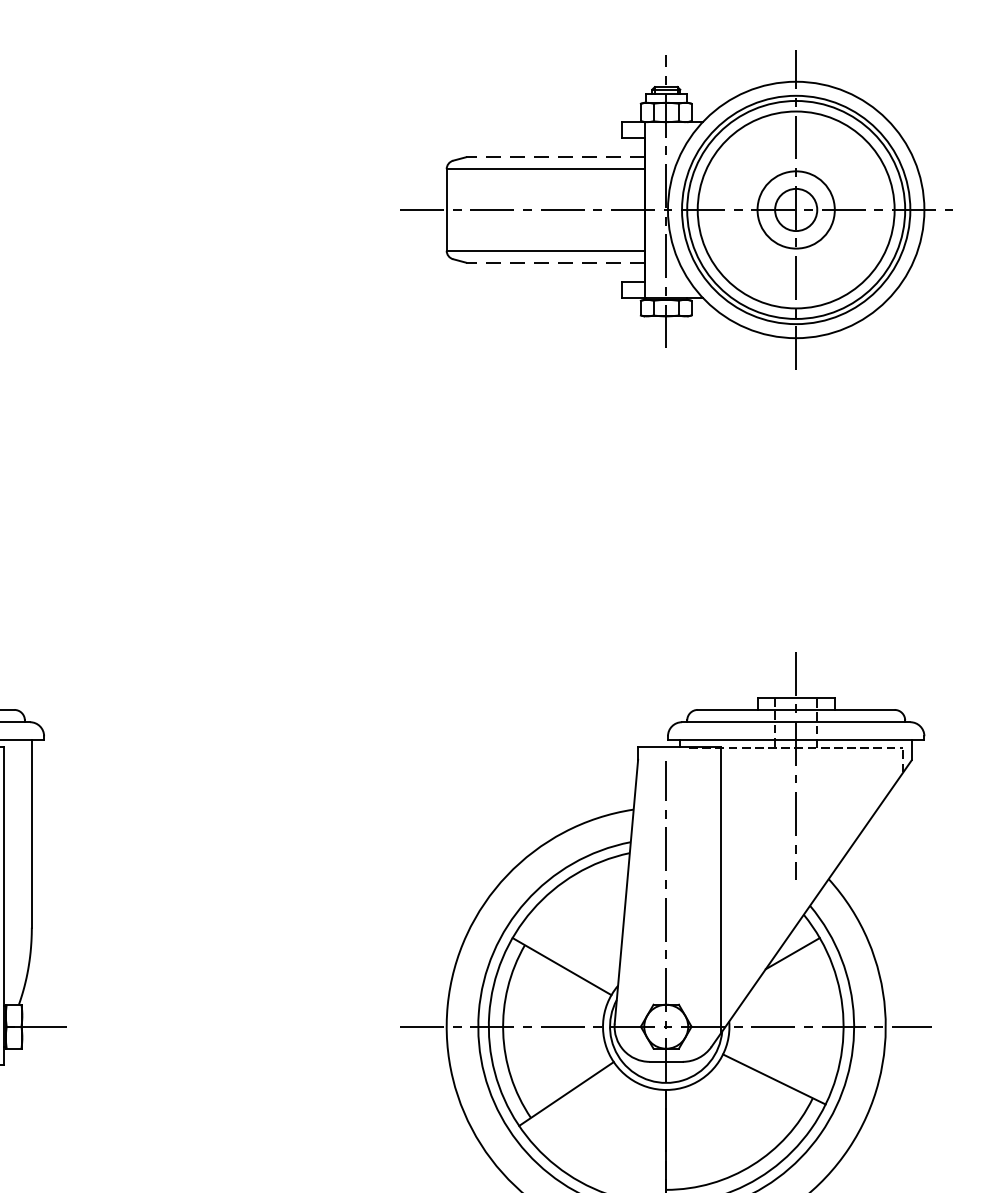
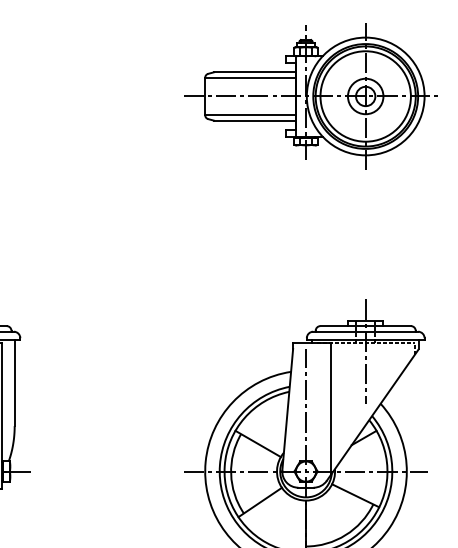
line: (554, 157) -> (254, 72), dashed -> solid
line: (554, 262) -> (254, 120), dashed -> solid

